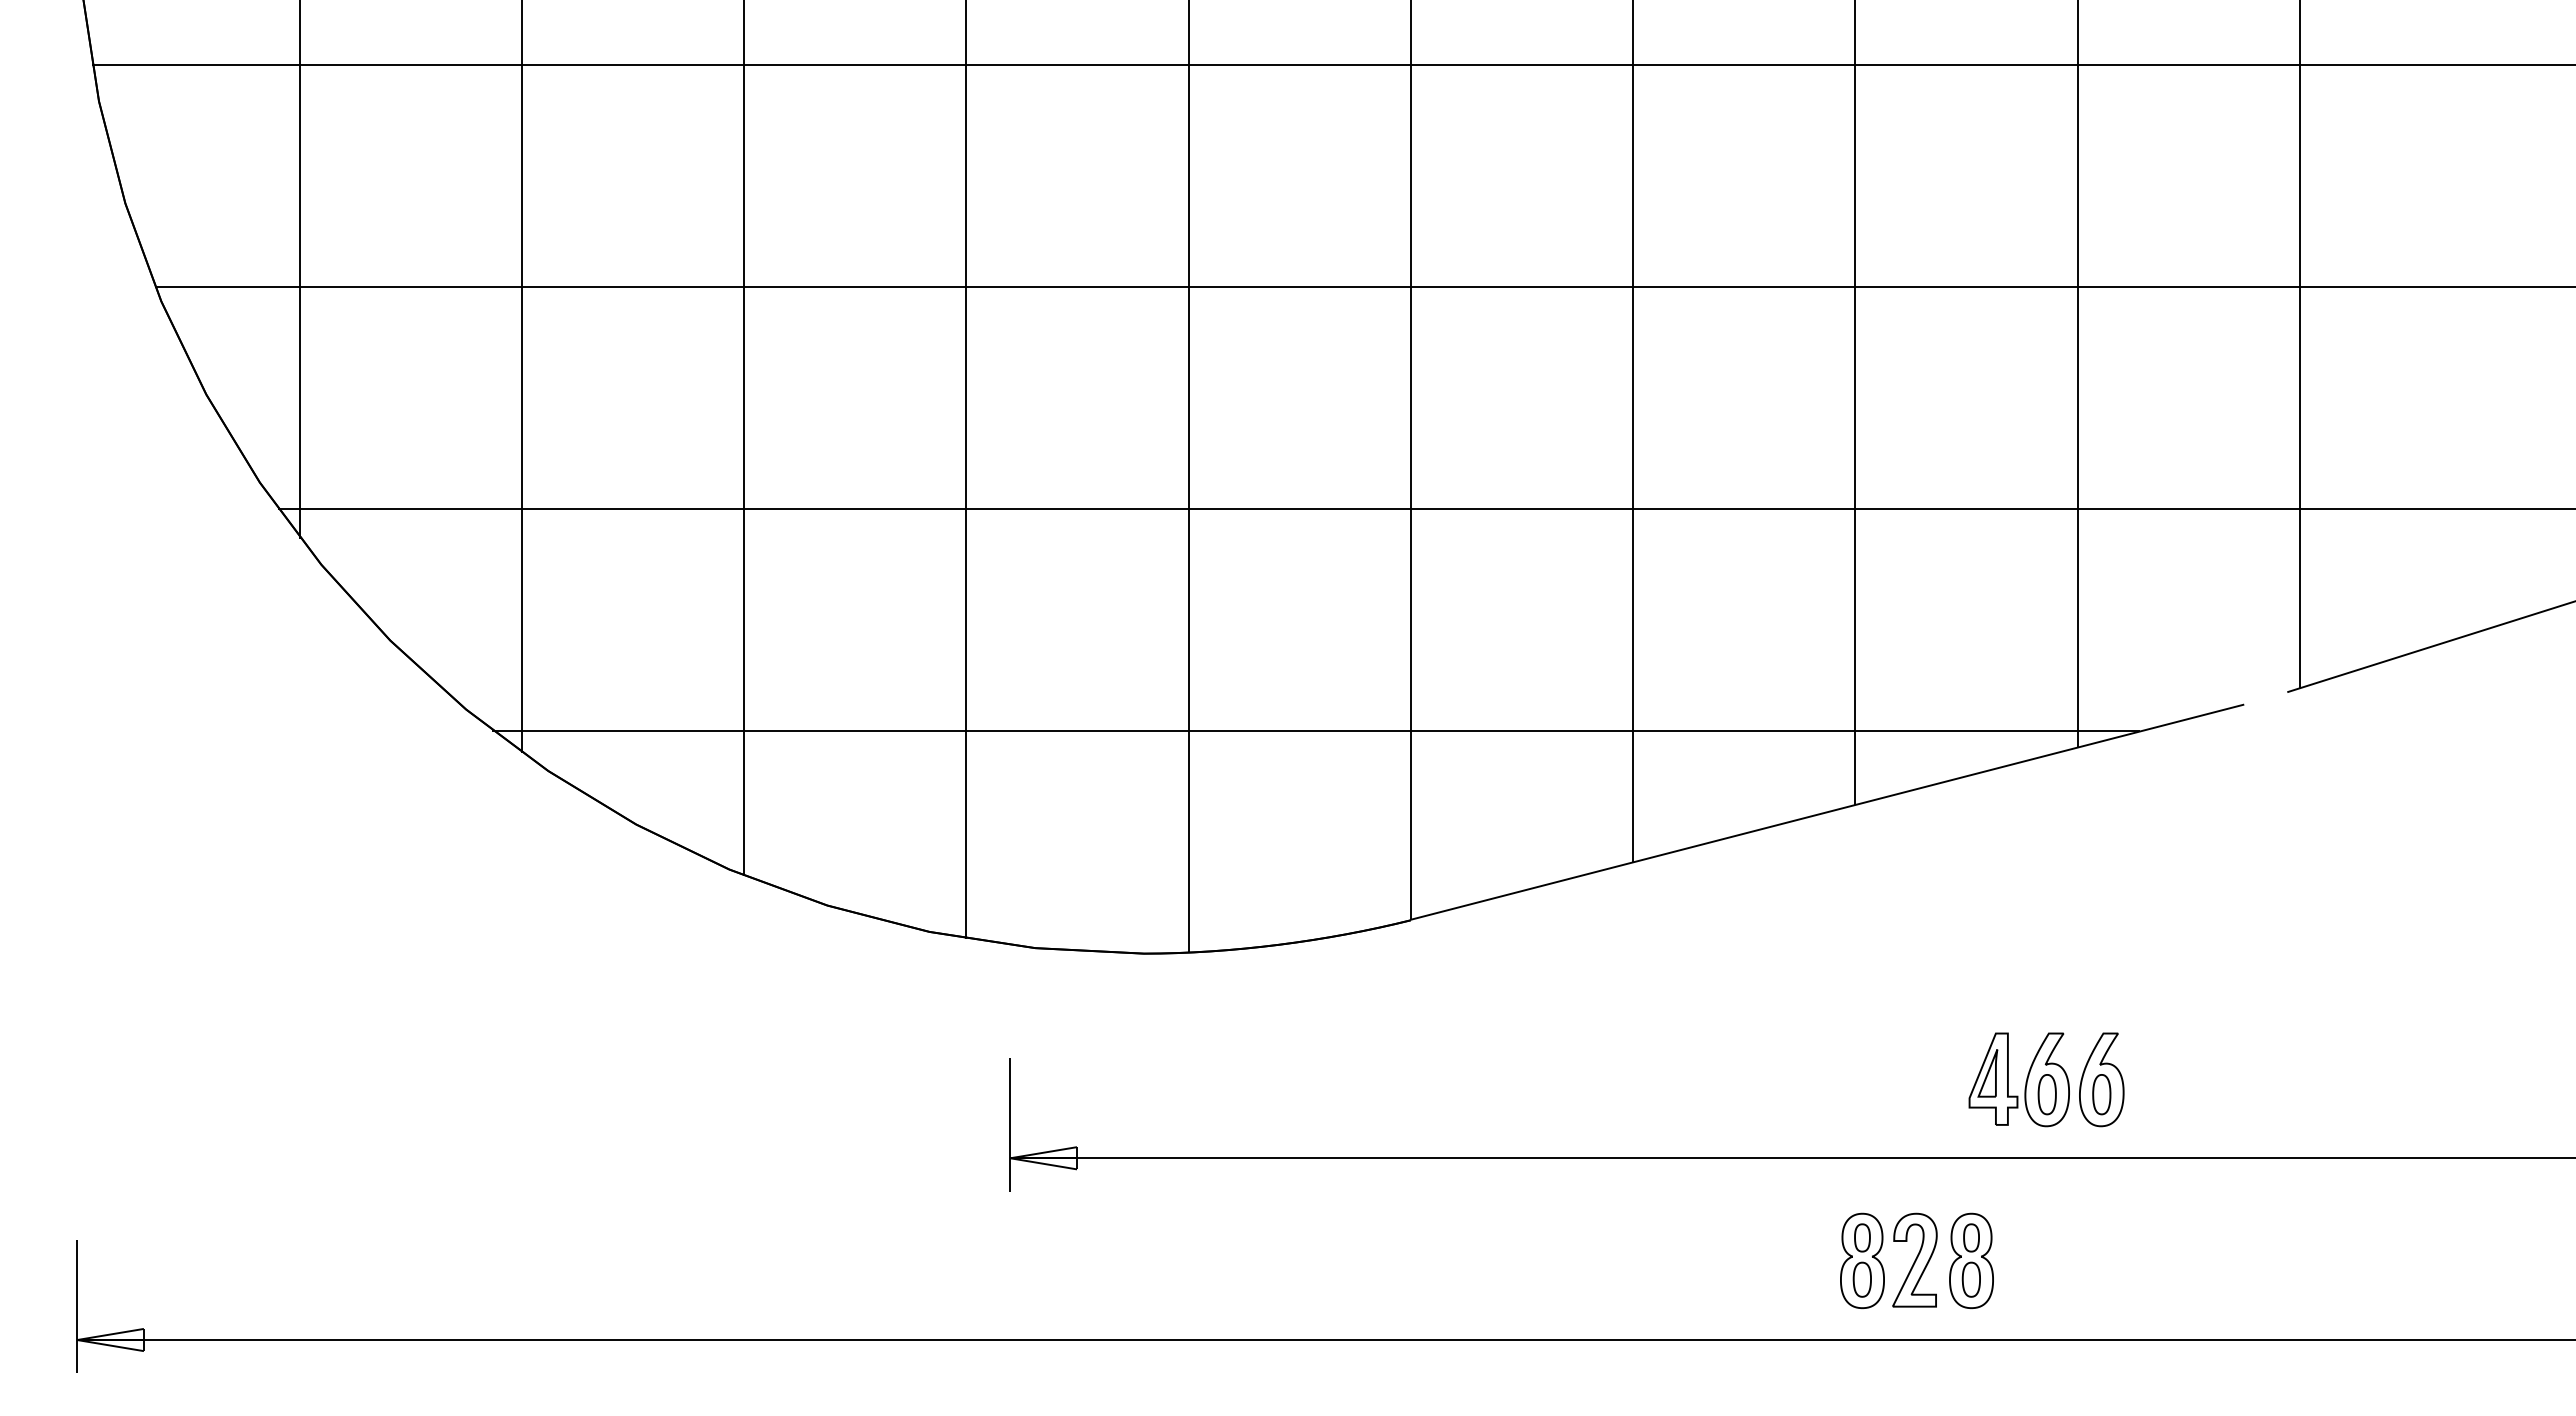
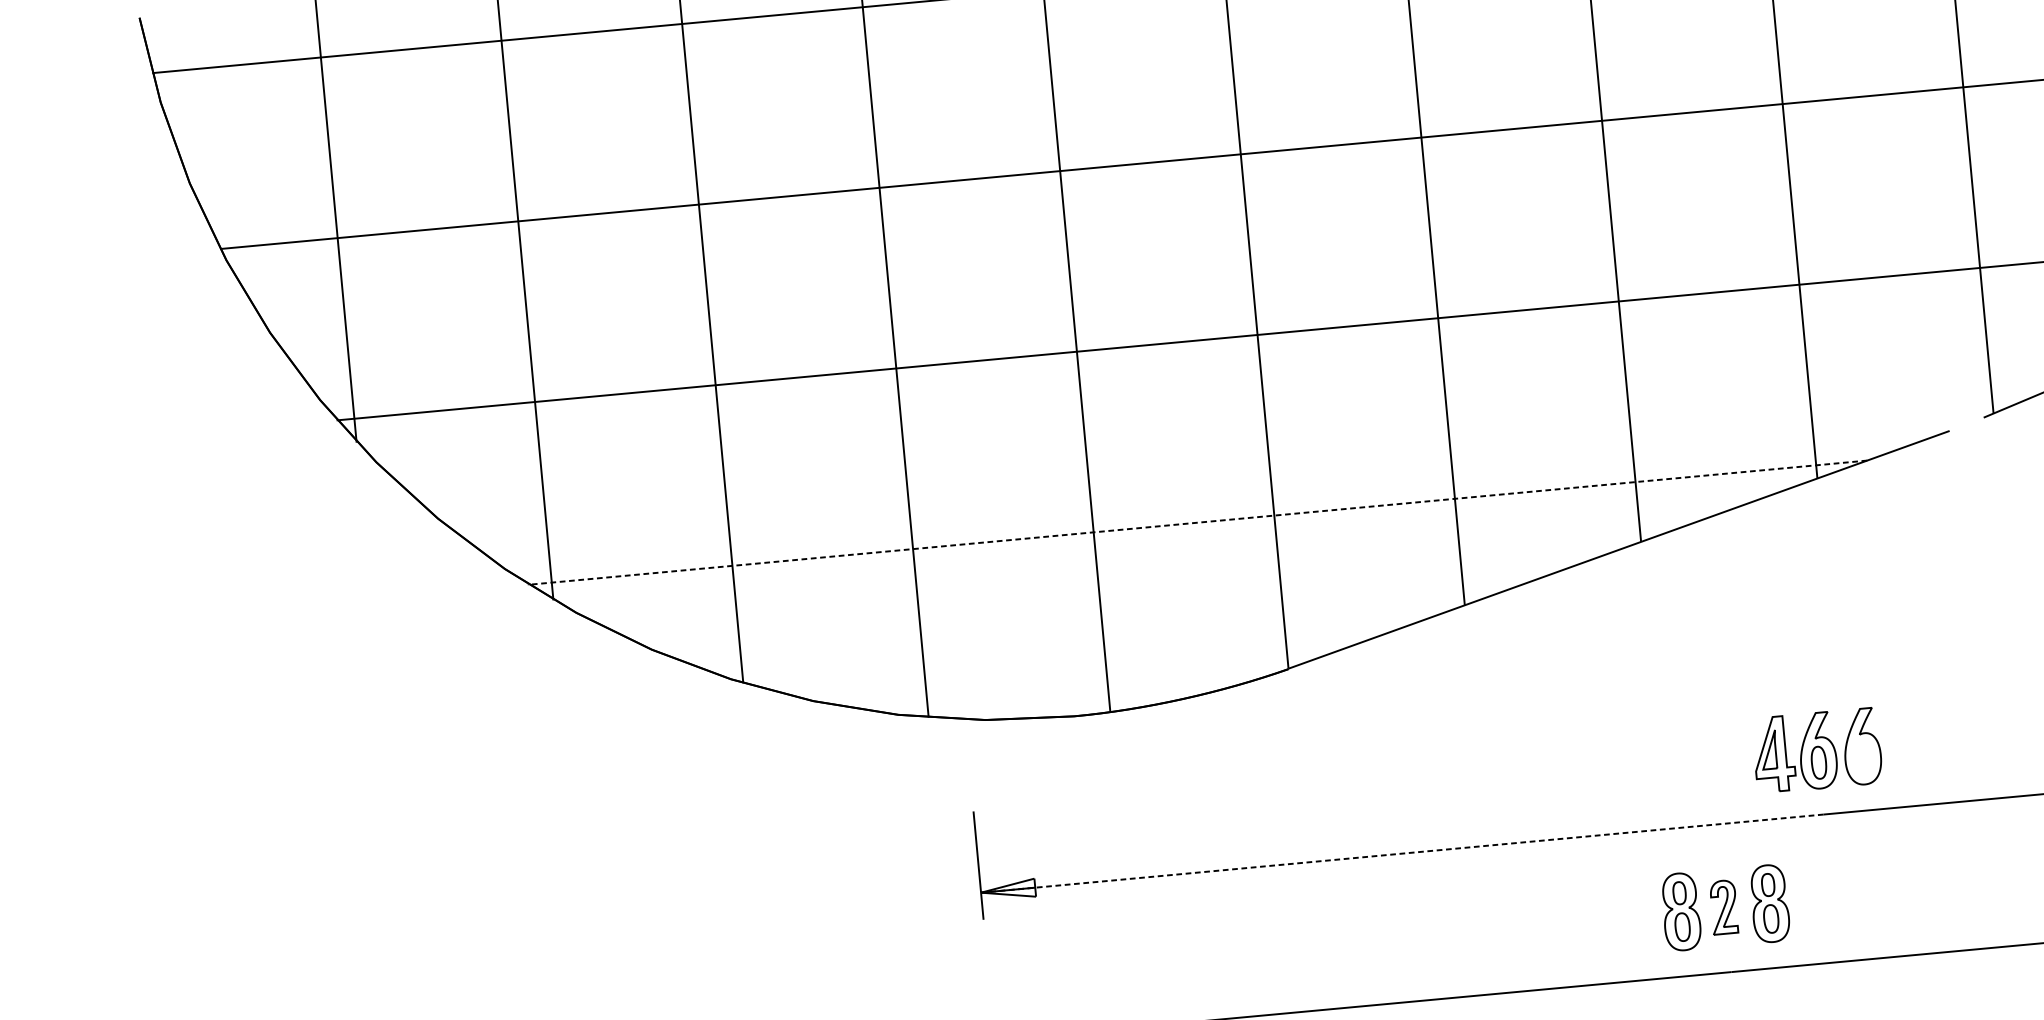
line: (1315, 731) -> (1196, 522), solid -> dashed
part: (2101, 1094) -> (1863, 758), removed
line: (1529, 1158) -> (1402, 853), solid -> dashed
part: (1914, 1259) -> (1723, 906), size x0.7

